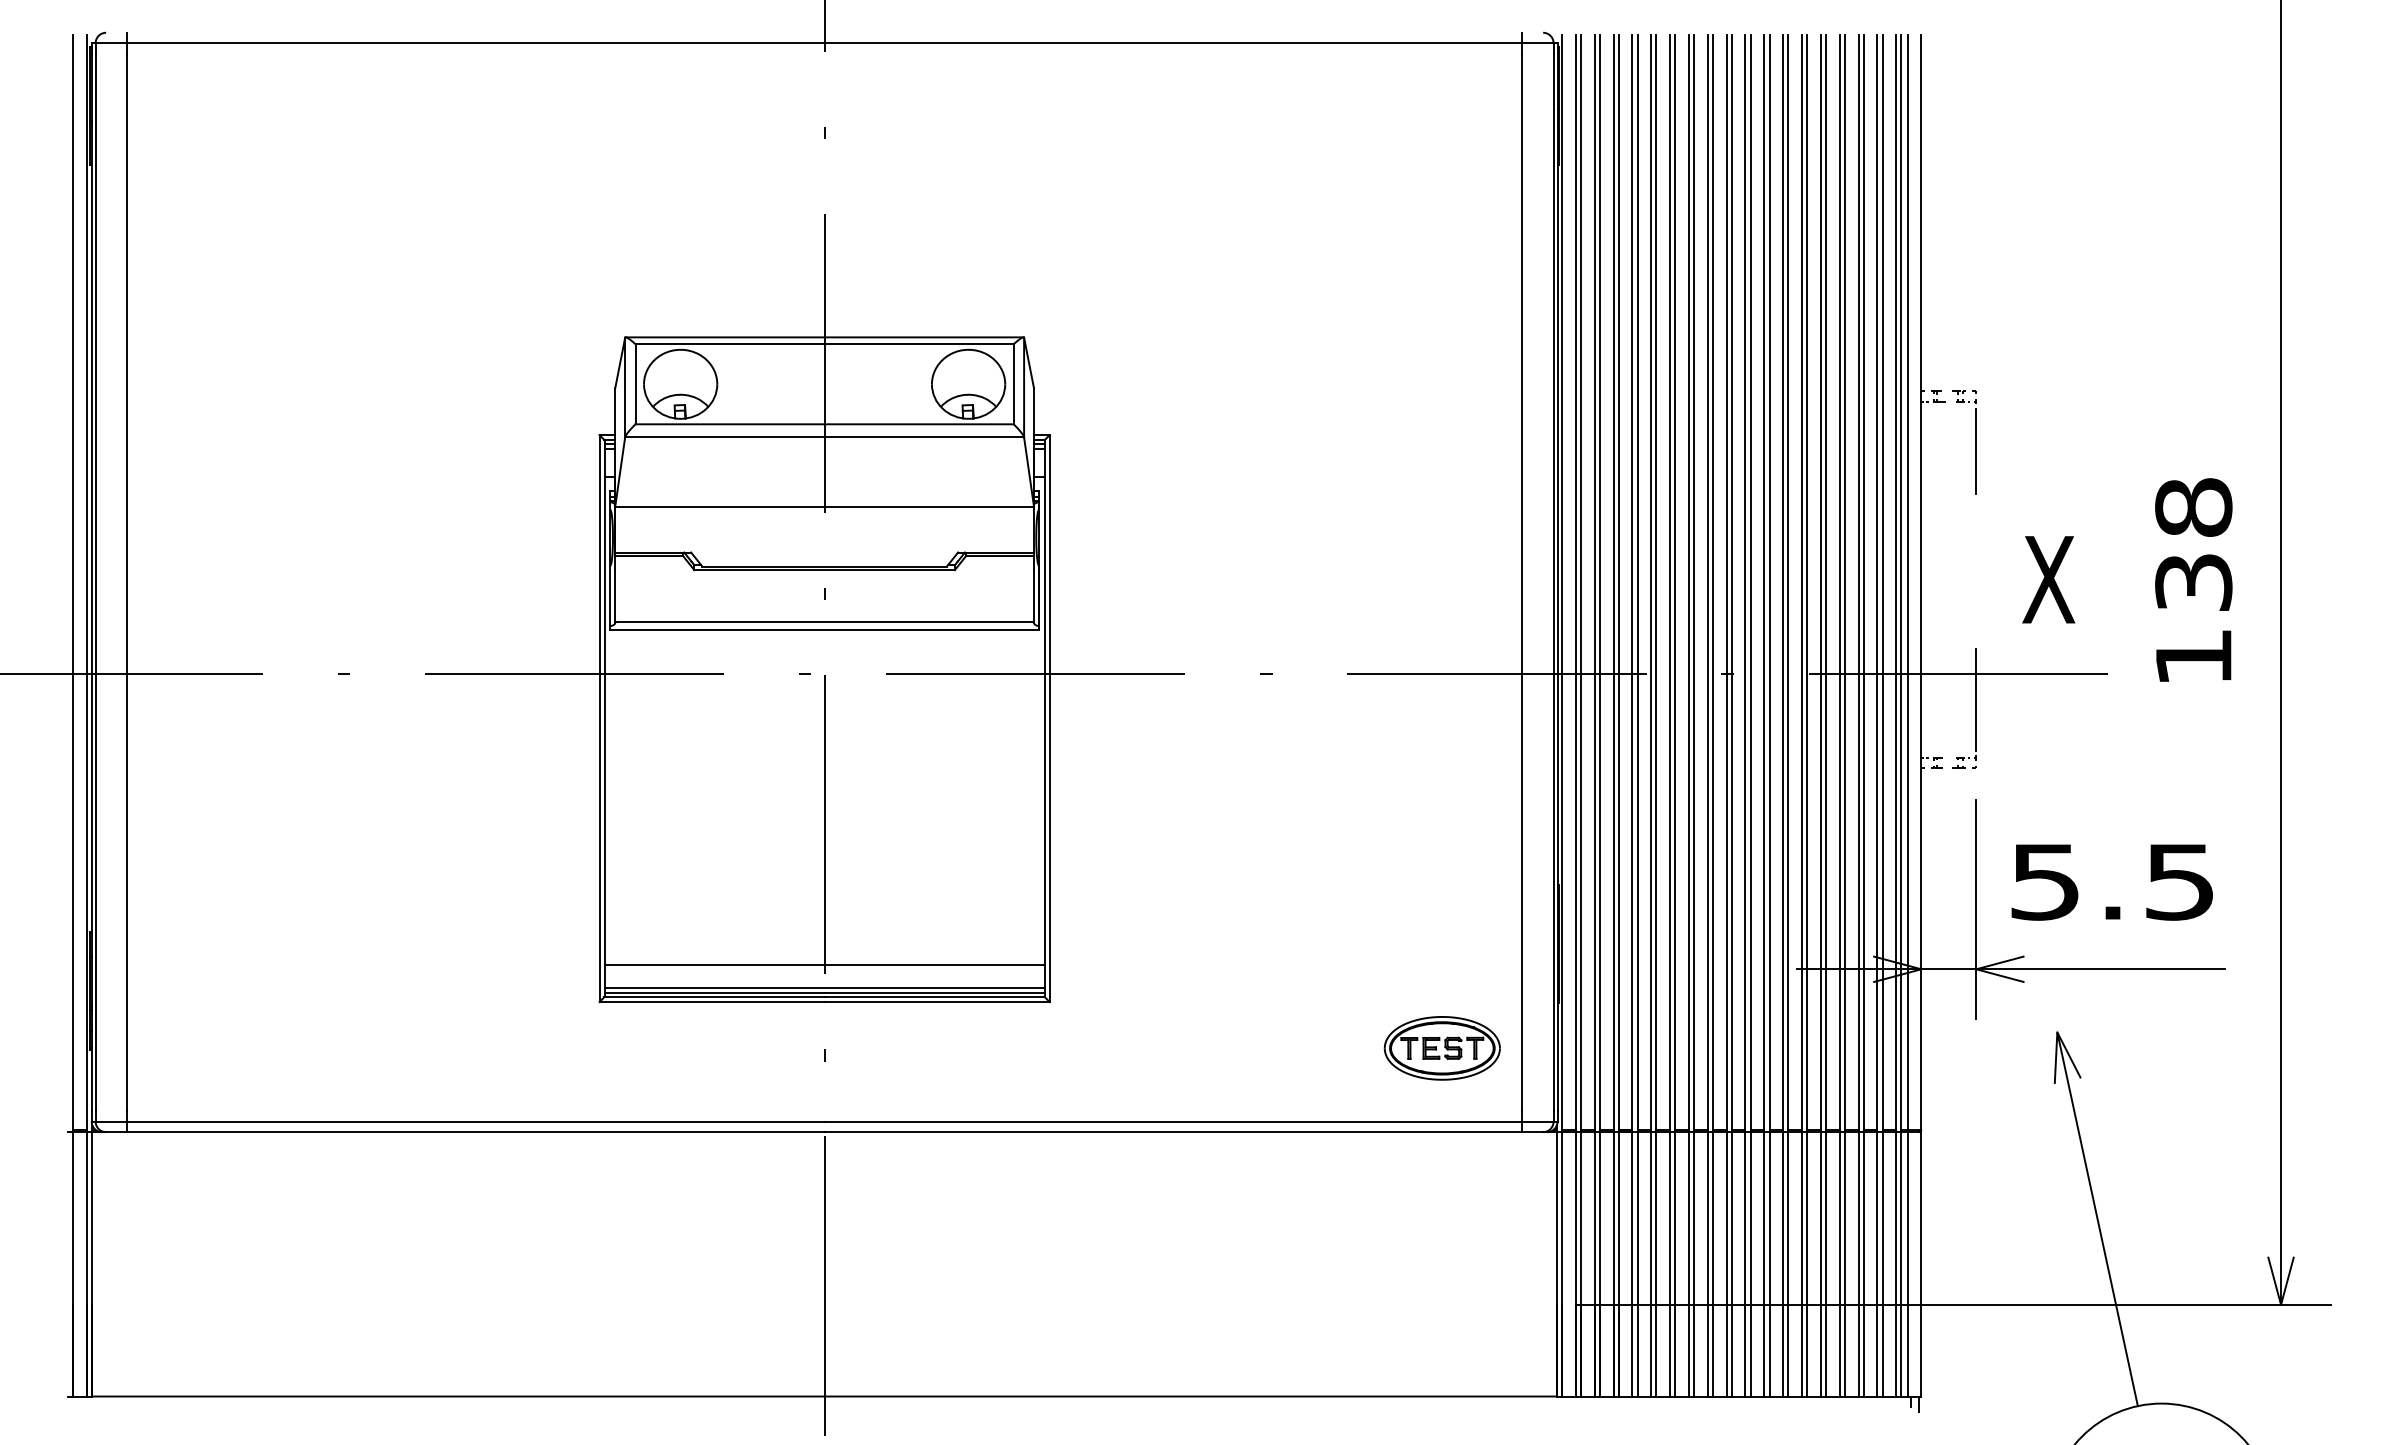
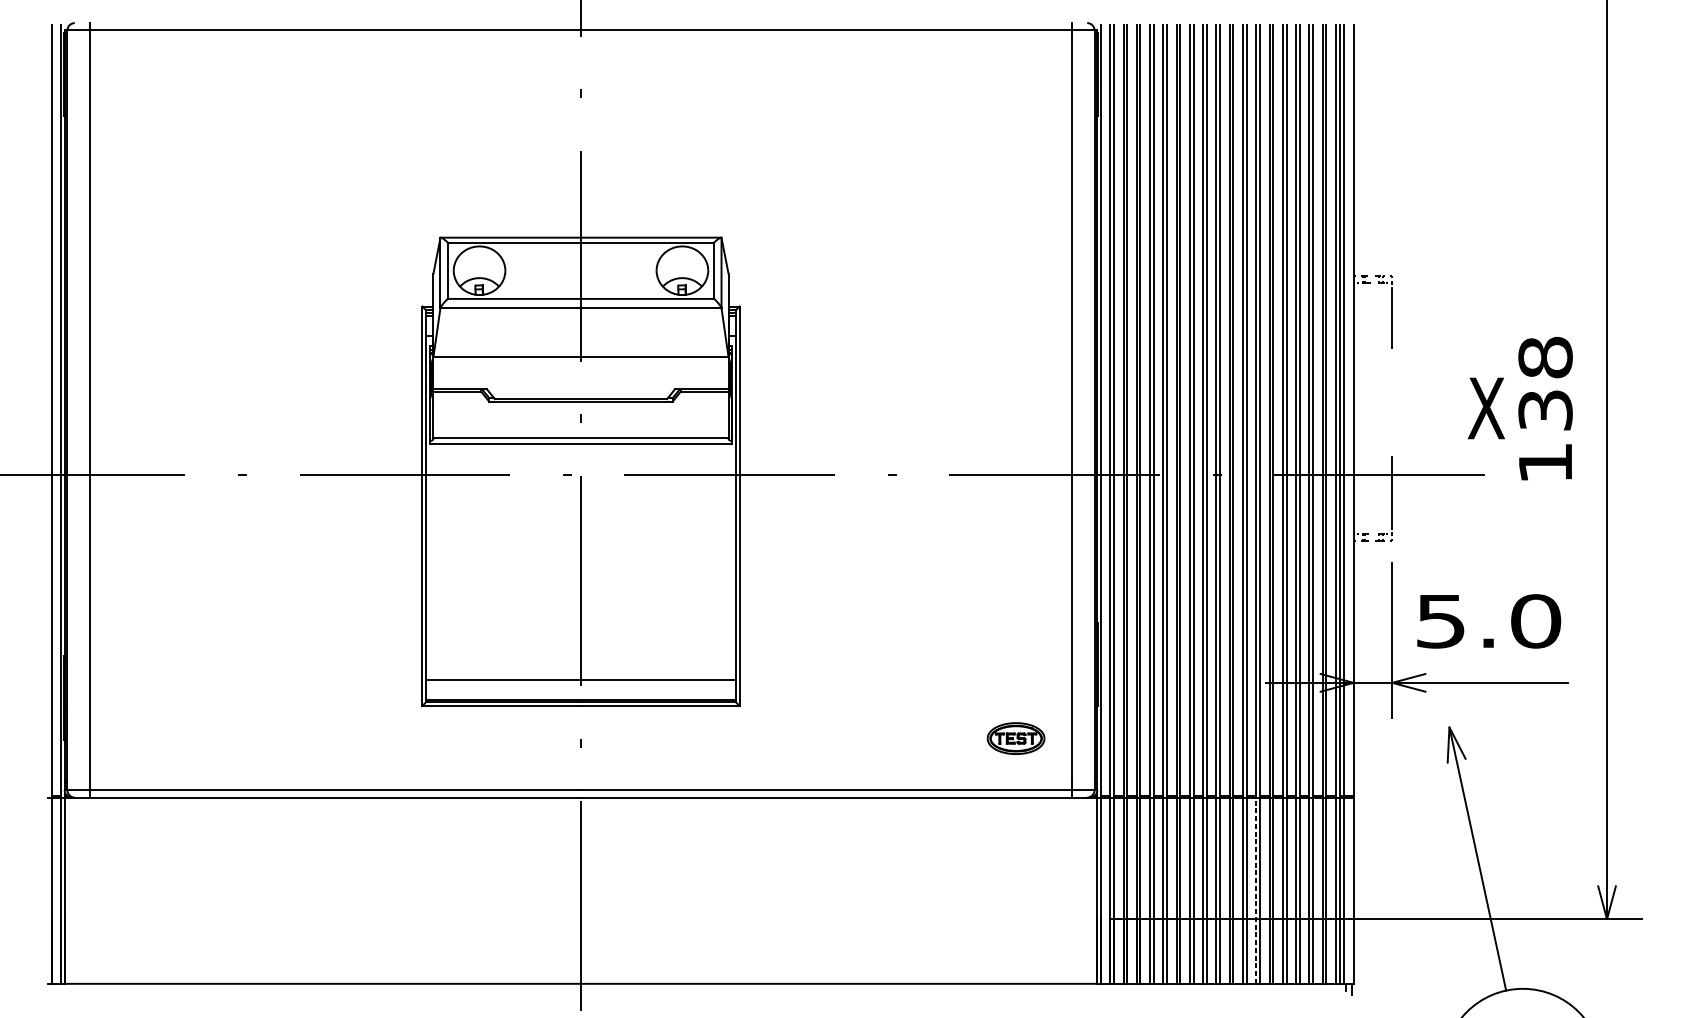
text: (2048, 579) -> (1486, 408), moved
text: (2179, 881) -> (1535, 621), 5.5 -> 5.0
line: (824, 988) -> (580, 696), removed
part: (1441, 1048) -> (1015, 738), size x0.7
line: (1783, 1263) -> (1256, 890), solid -> dashed

